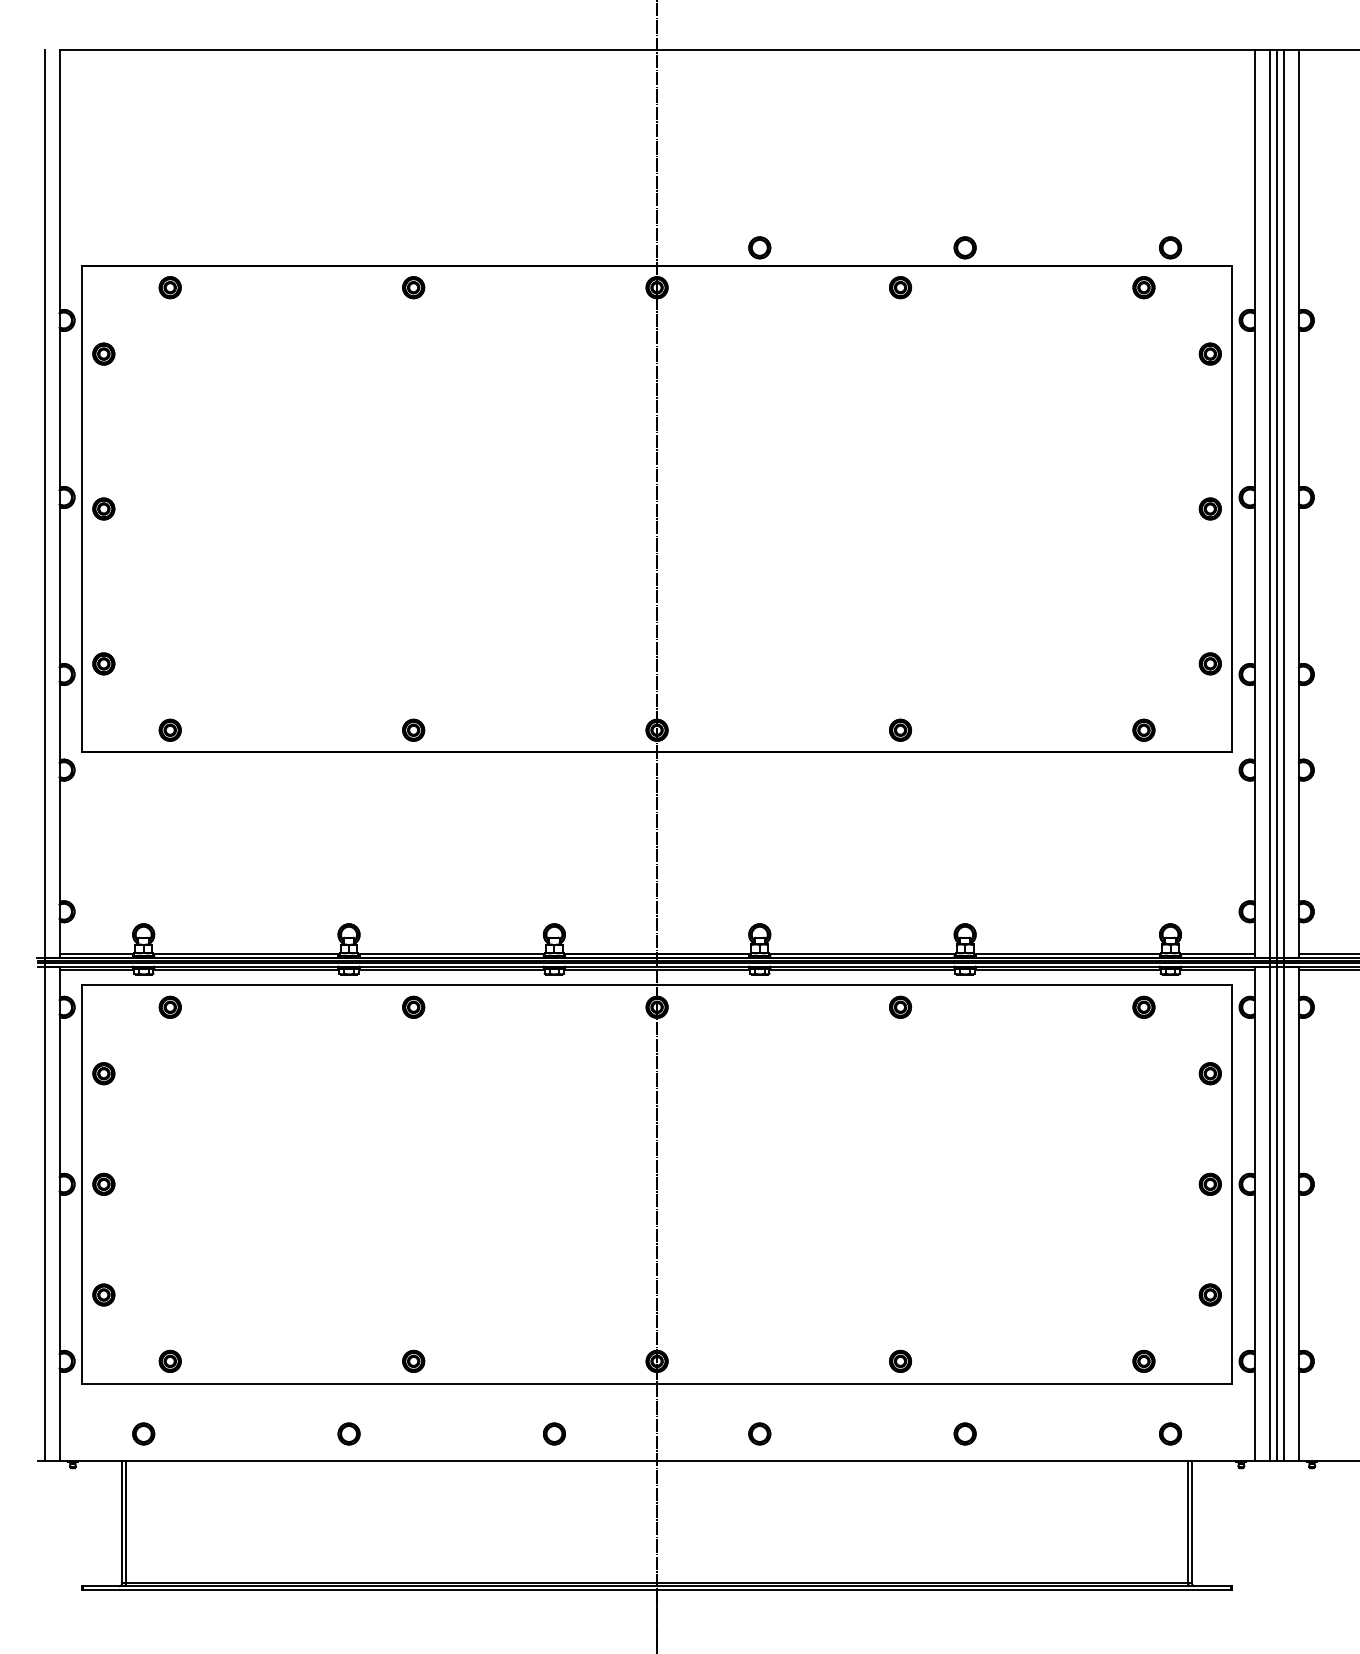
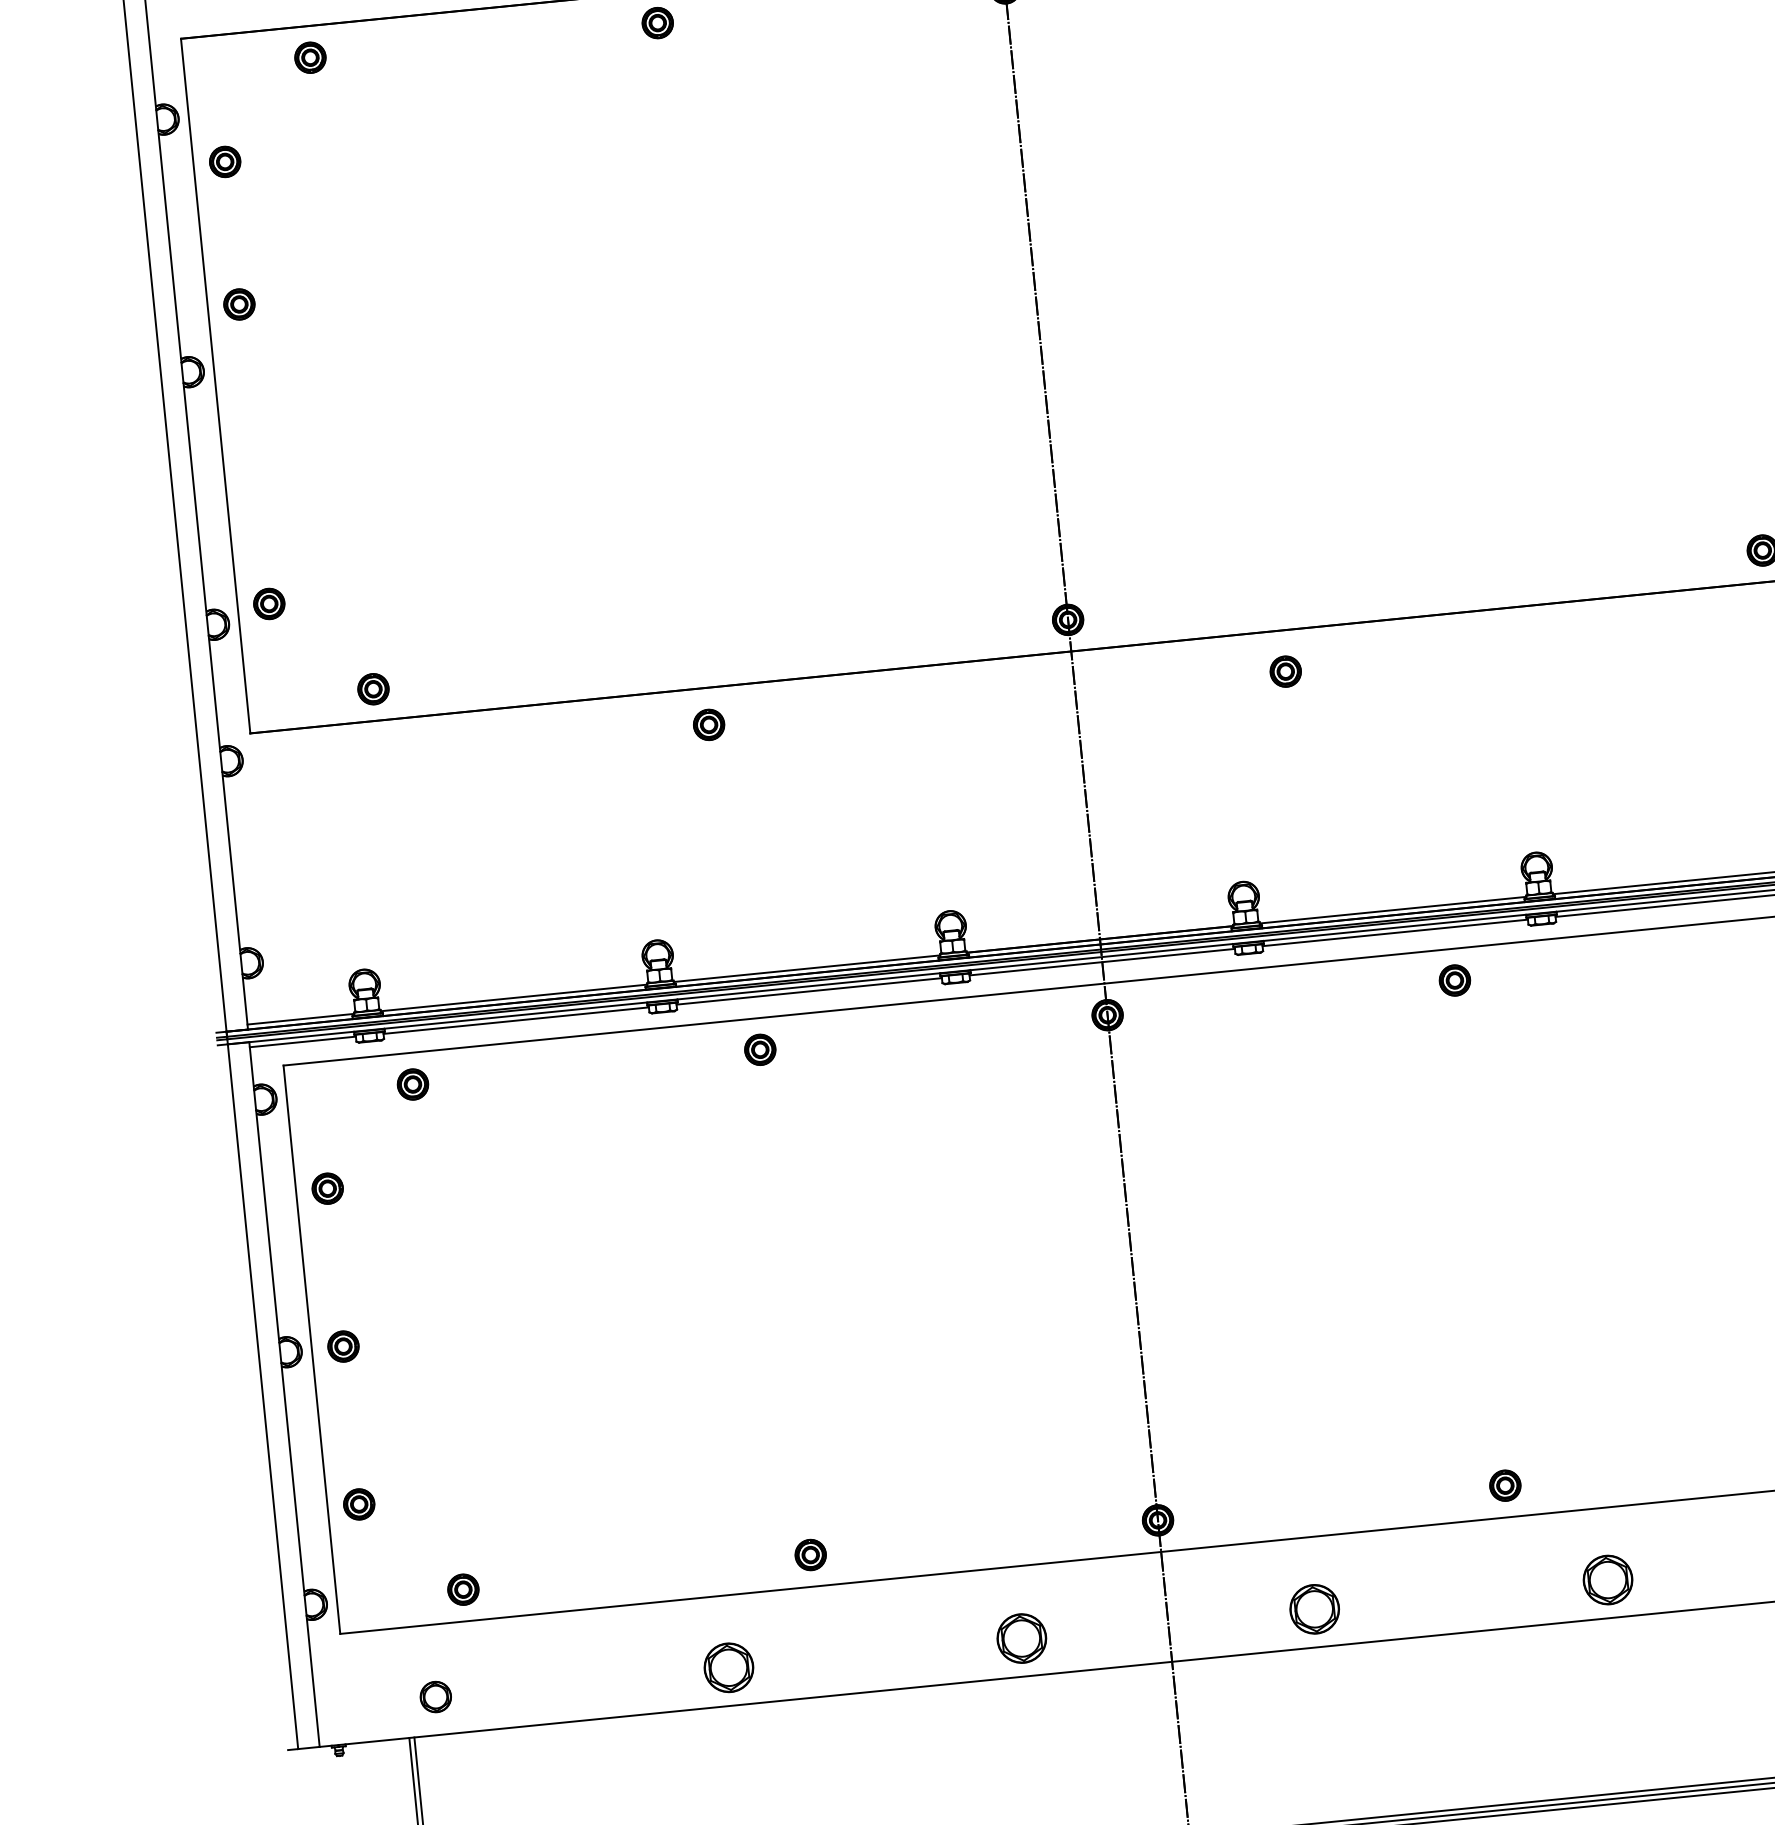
part: (103, 508) -> (238, 303), moved
part: (413, 729) -> (708, 723), moved
part: (900, 729) -> (1285, 670), moved
part: (348, 1433) -> (727, 1667), size x1.6
part: (554, 1433) -> (1021, 1637), size x1.6
part: (759, 1433) -> (1314, 1608), size x1.6
part: (964, 1433) -> (1606, 1579), size x1.6

